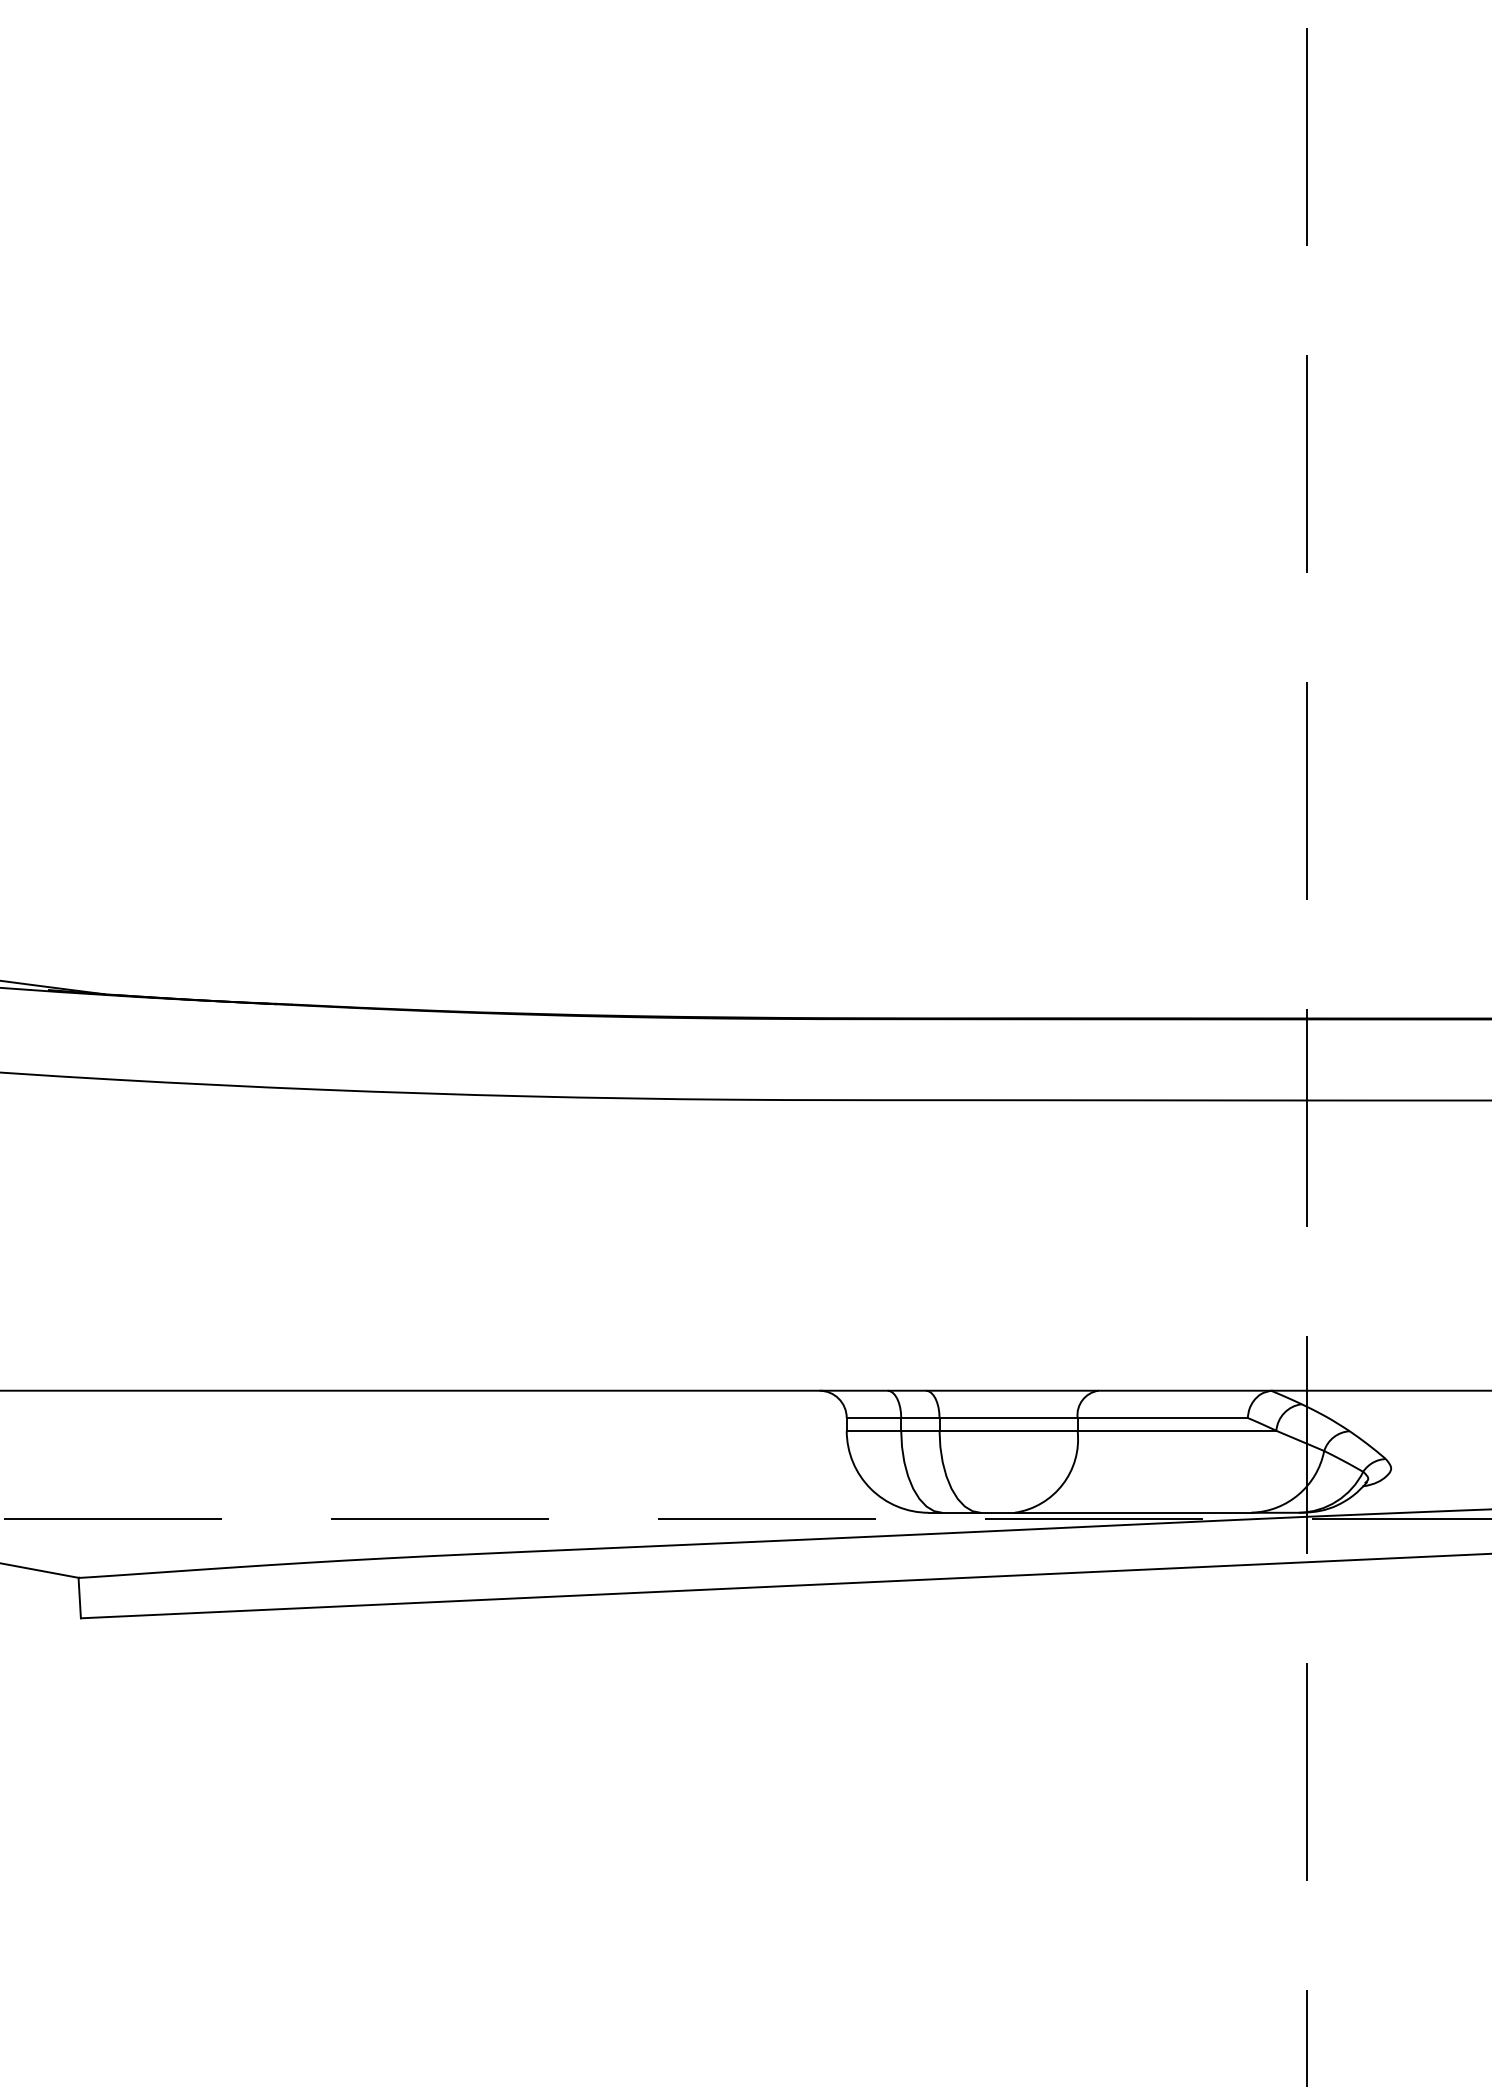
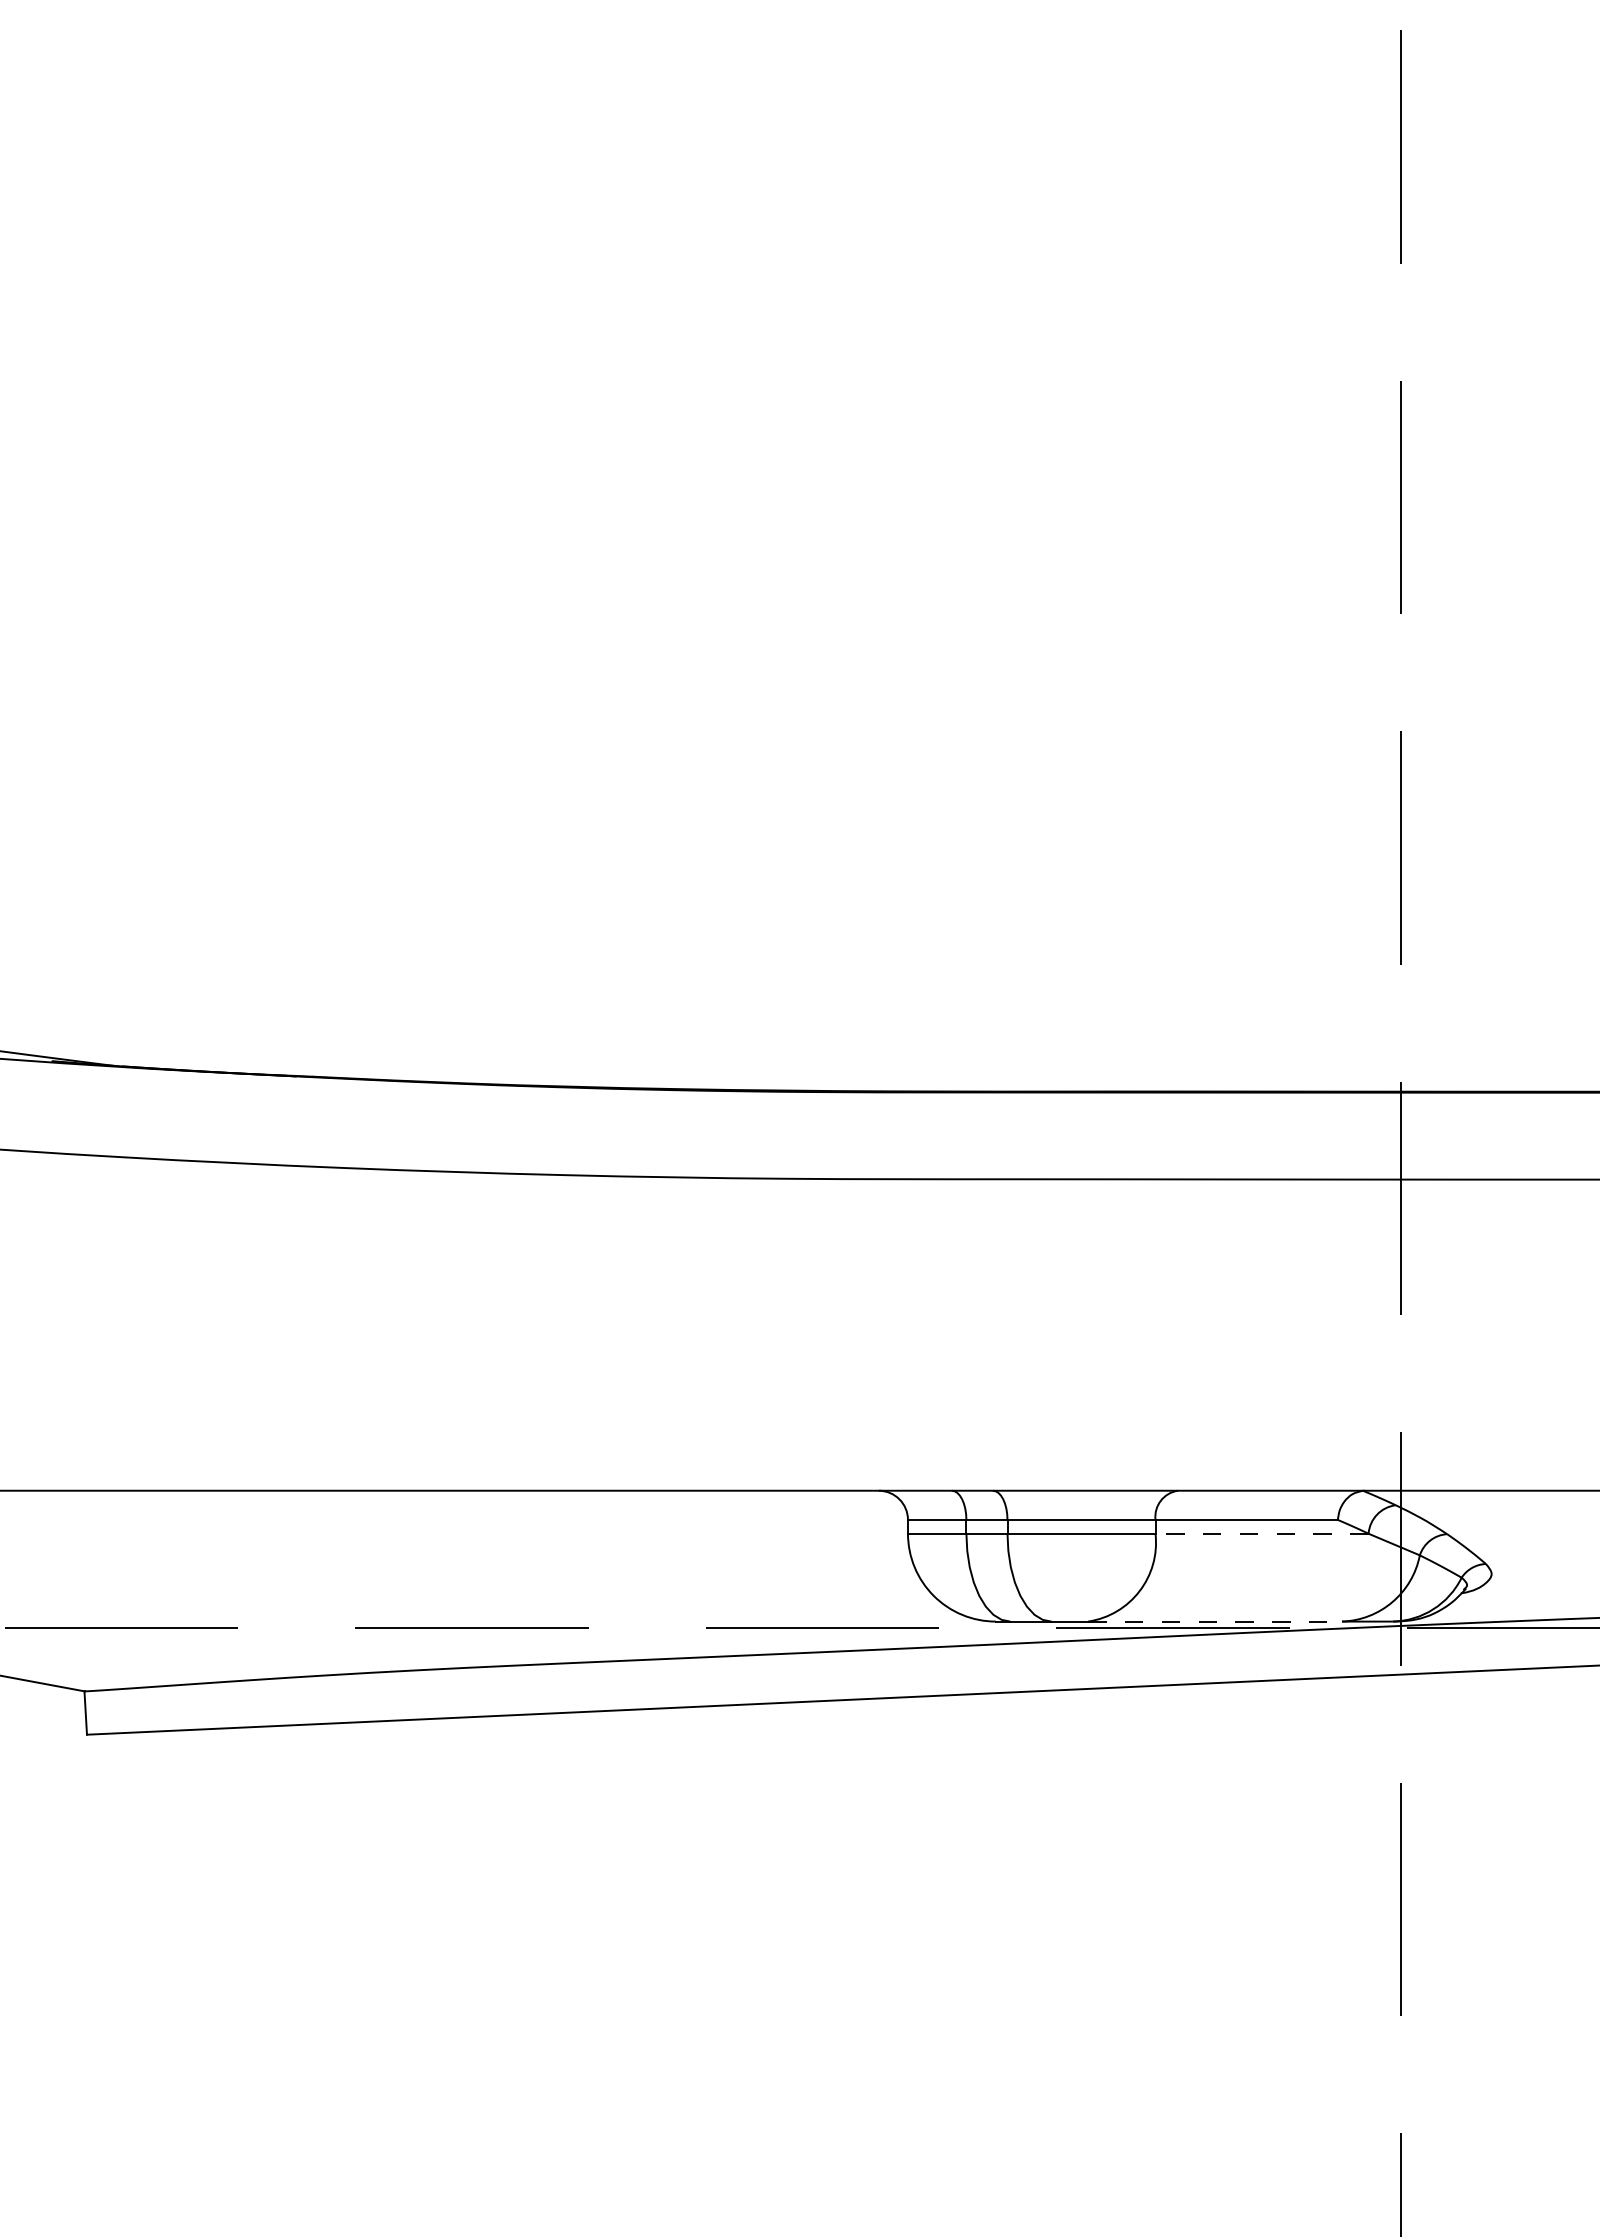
line: (1177, 1430) -> (1262, 1533), solid -> dashed
line: (1133, 1512) -> (1215, 1621), solid -> dashed

